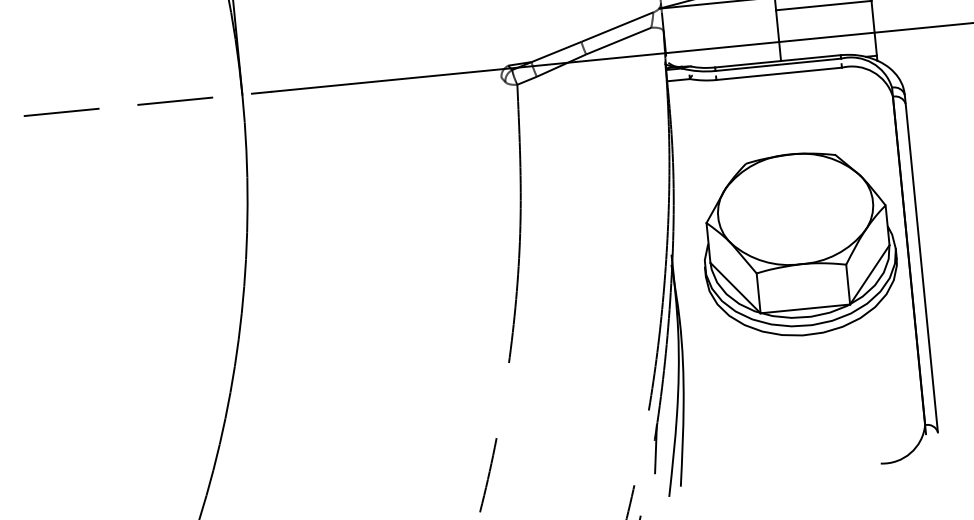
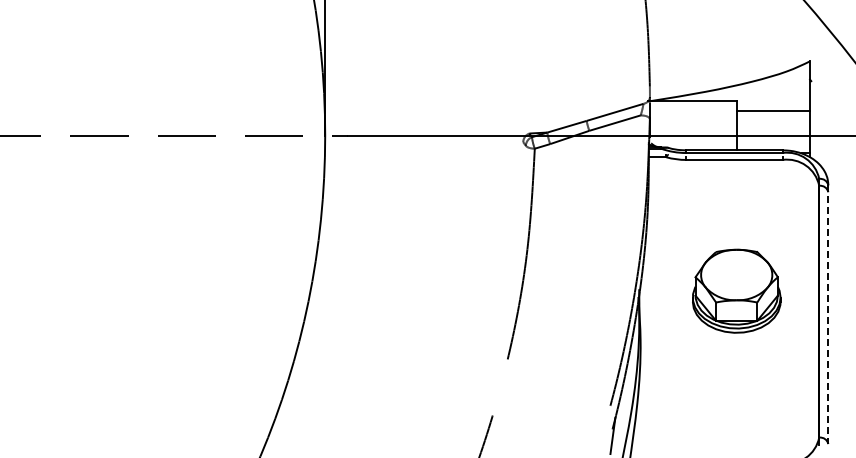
part: (798, 245) -> (736, 291), size x0.6
line: (921, 264) -> (828, 315), solid -> dashed

